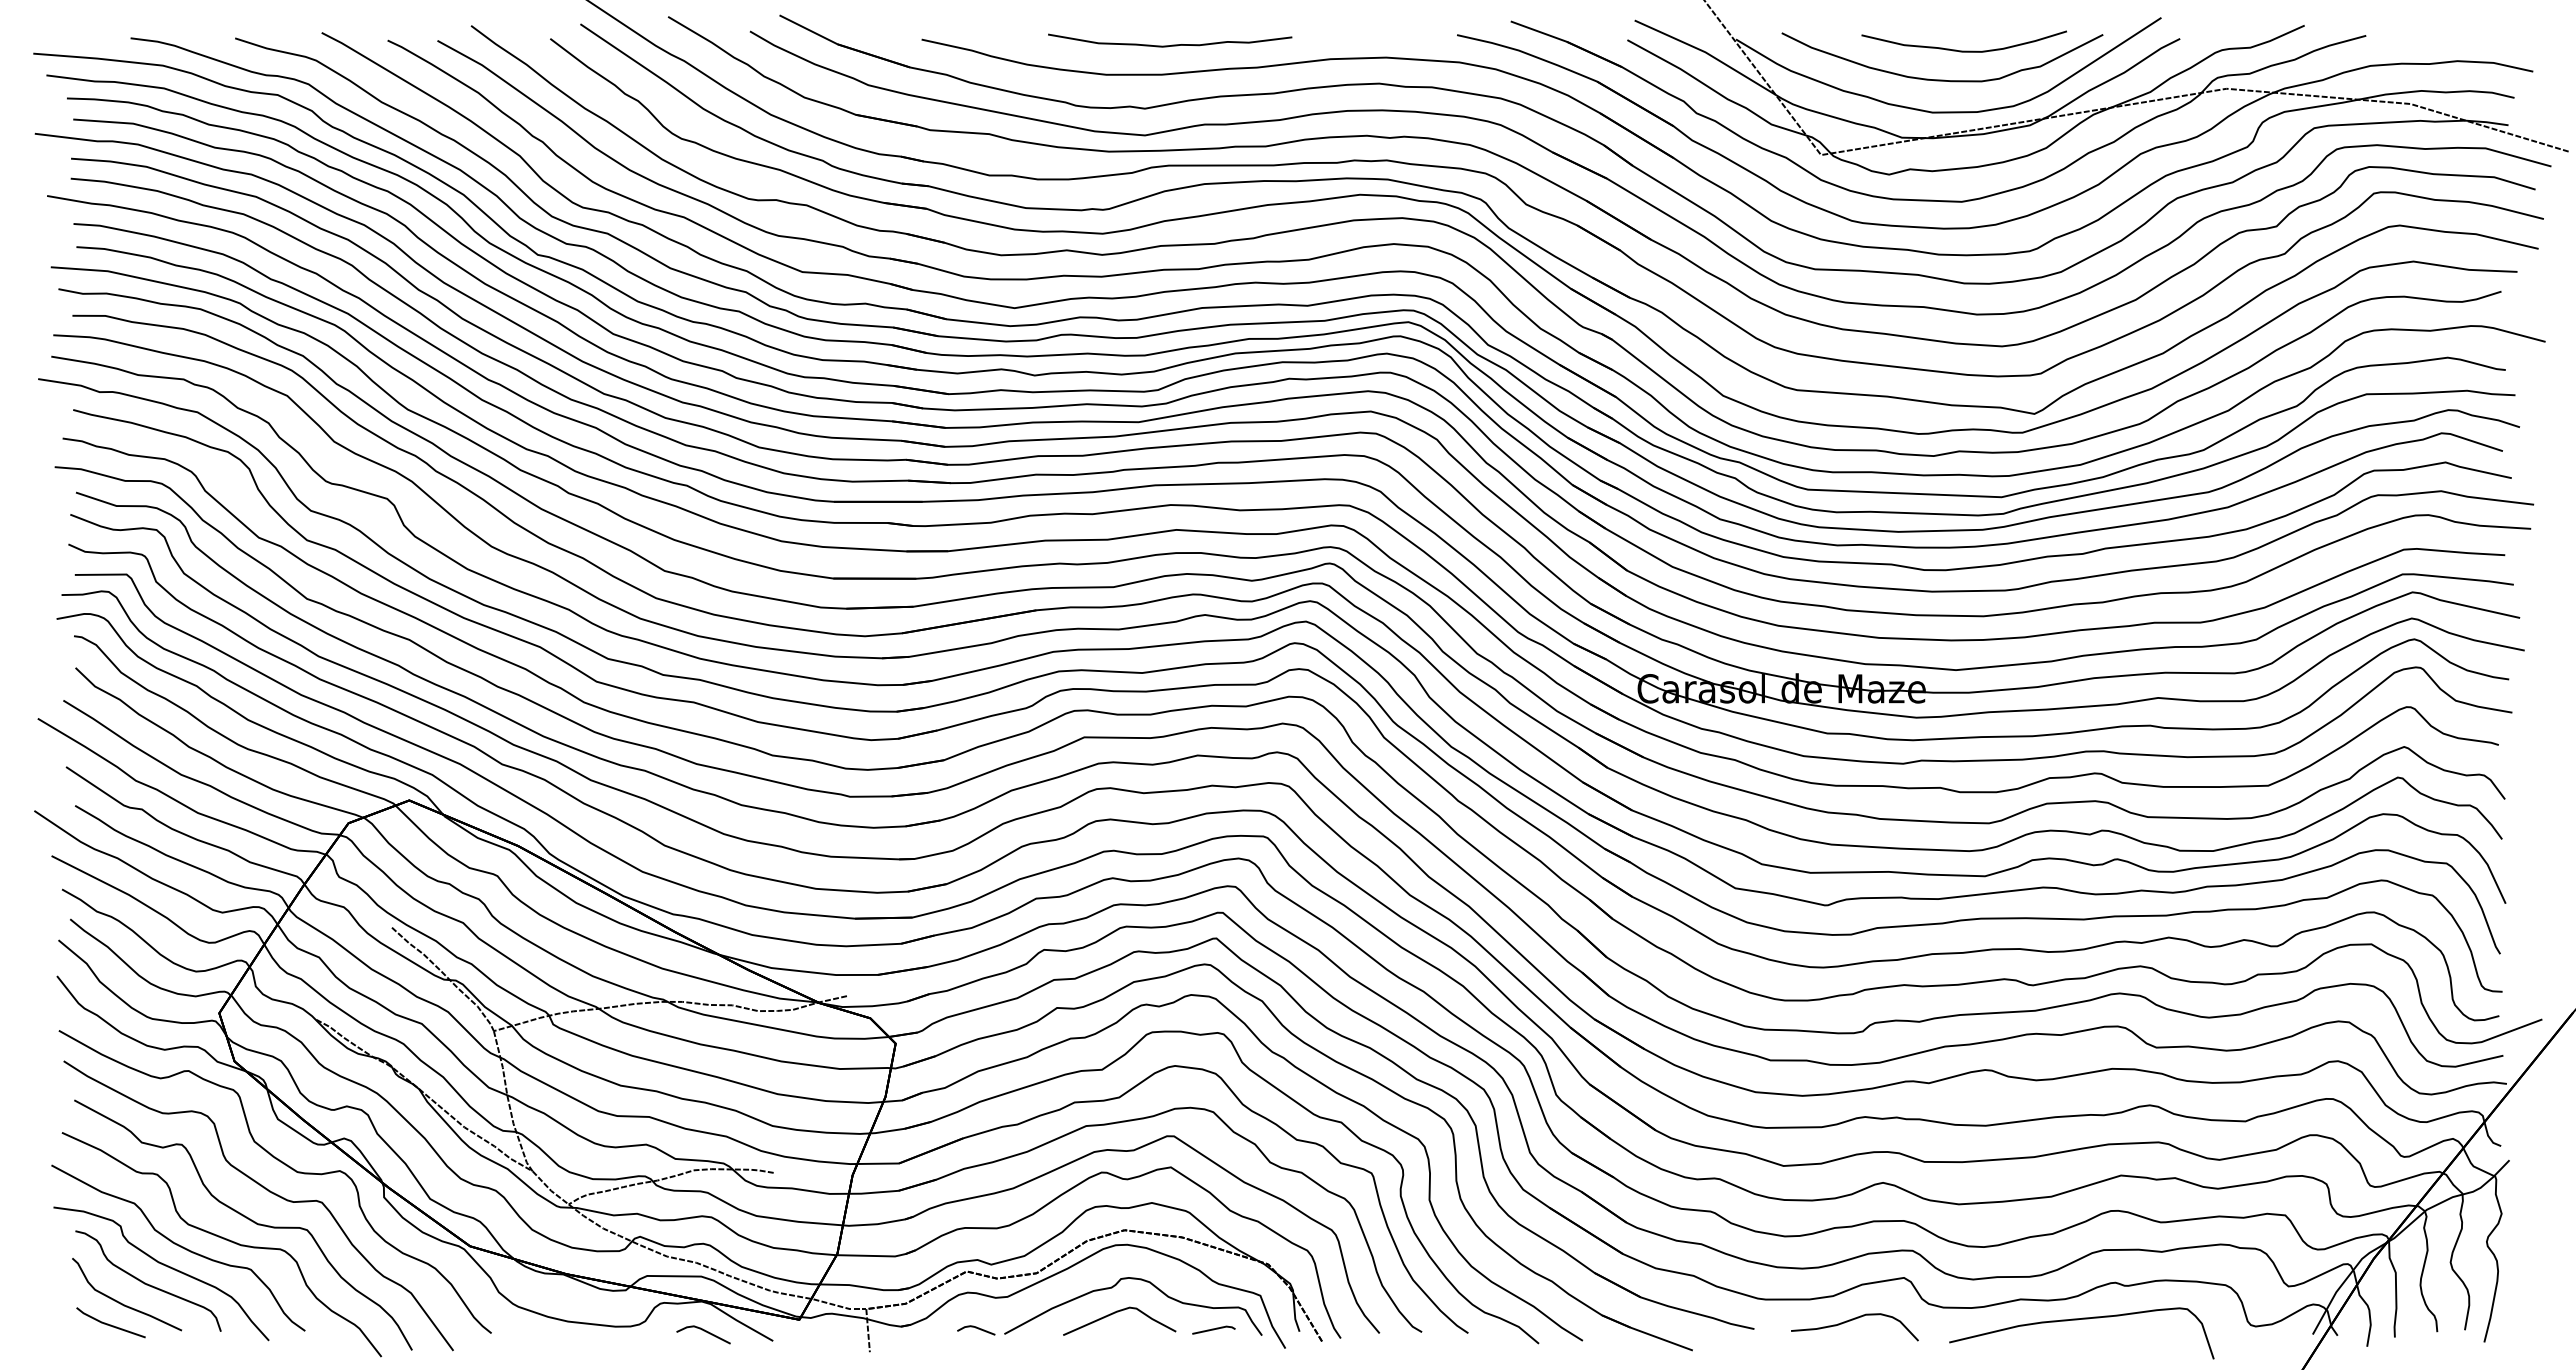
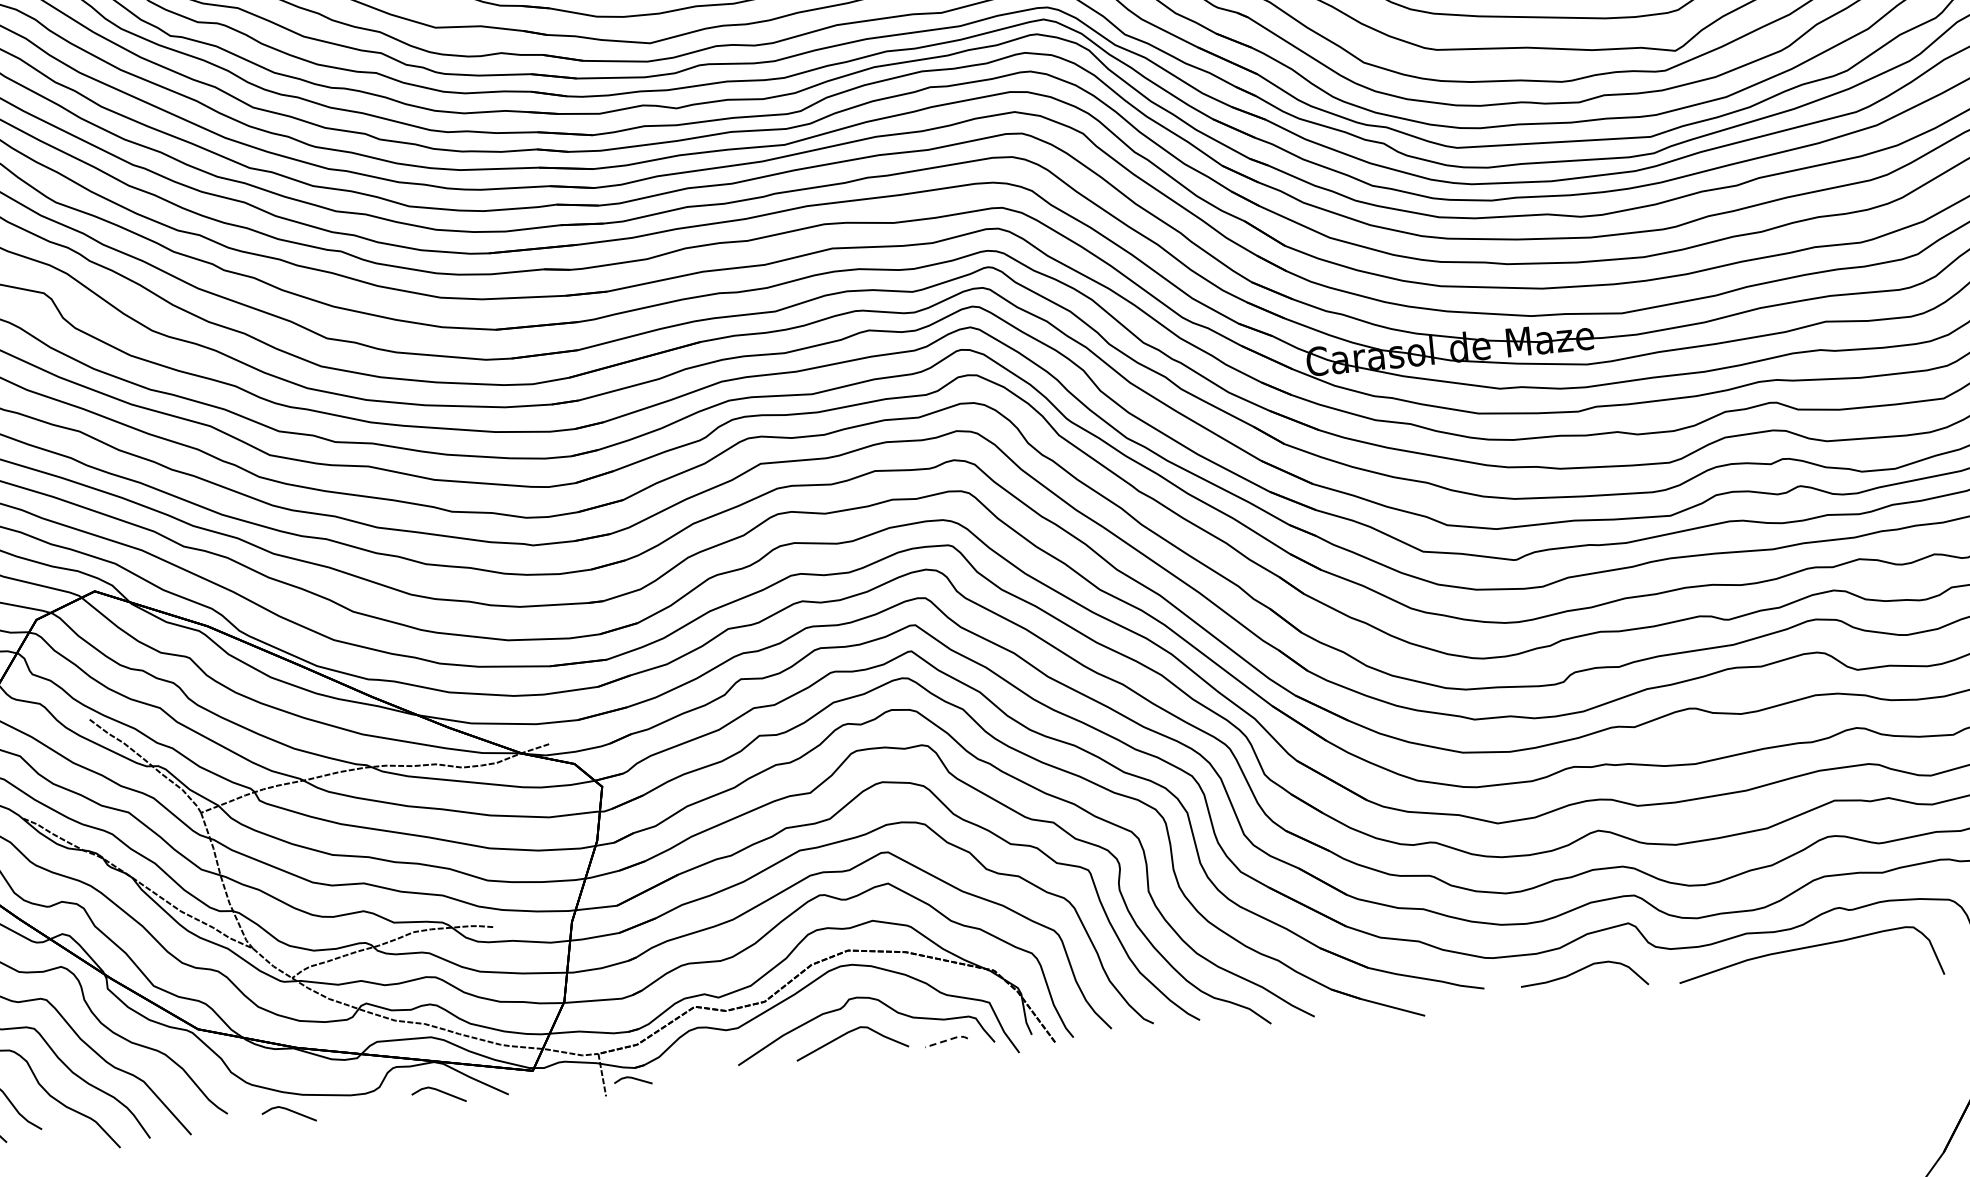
line: (976, 1328) -> (633, 1079), moved
line: (1215, 1329) -> (947, 1040), solid -> dashed
line: (554, 1337) -> (290, 1111), added

